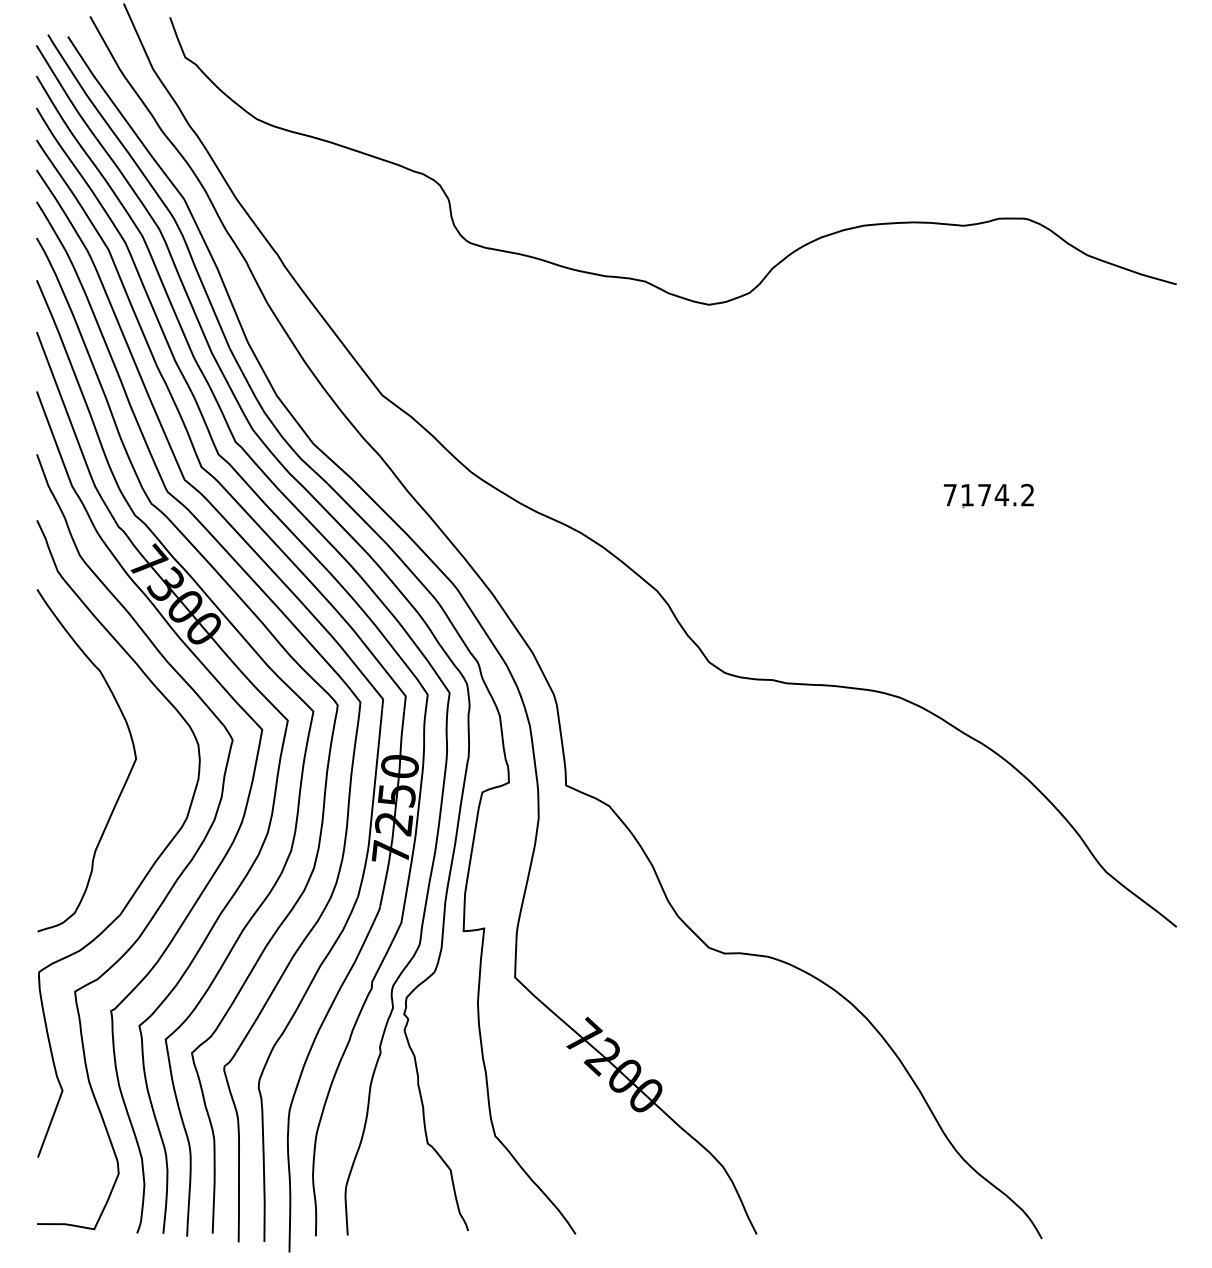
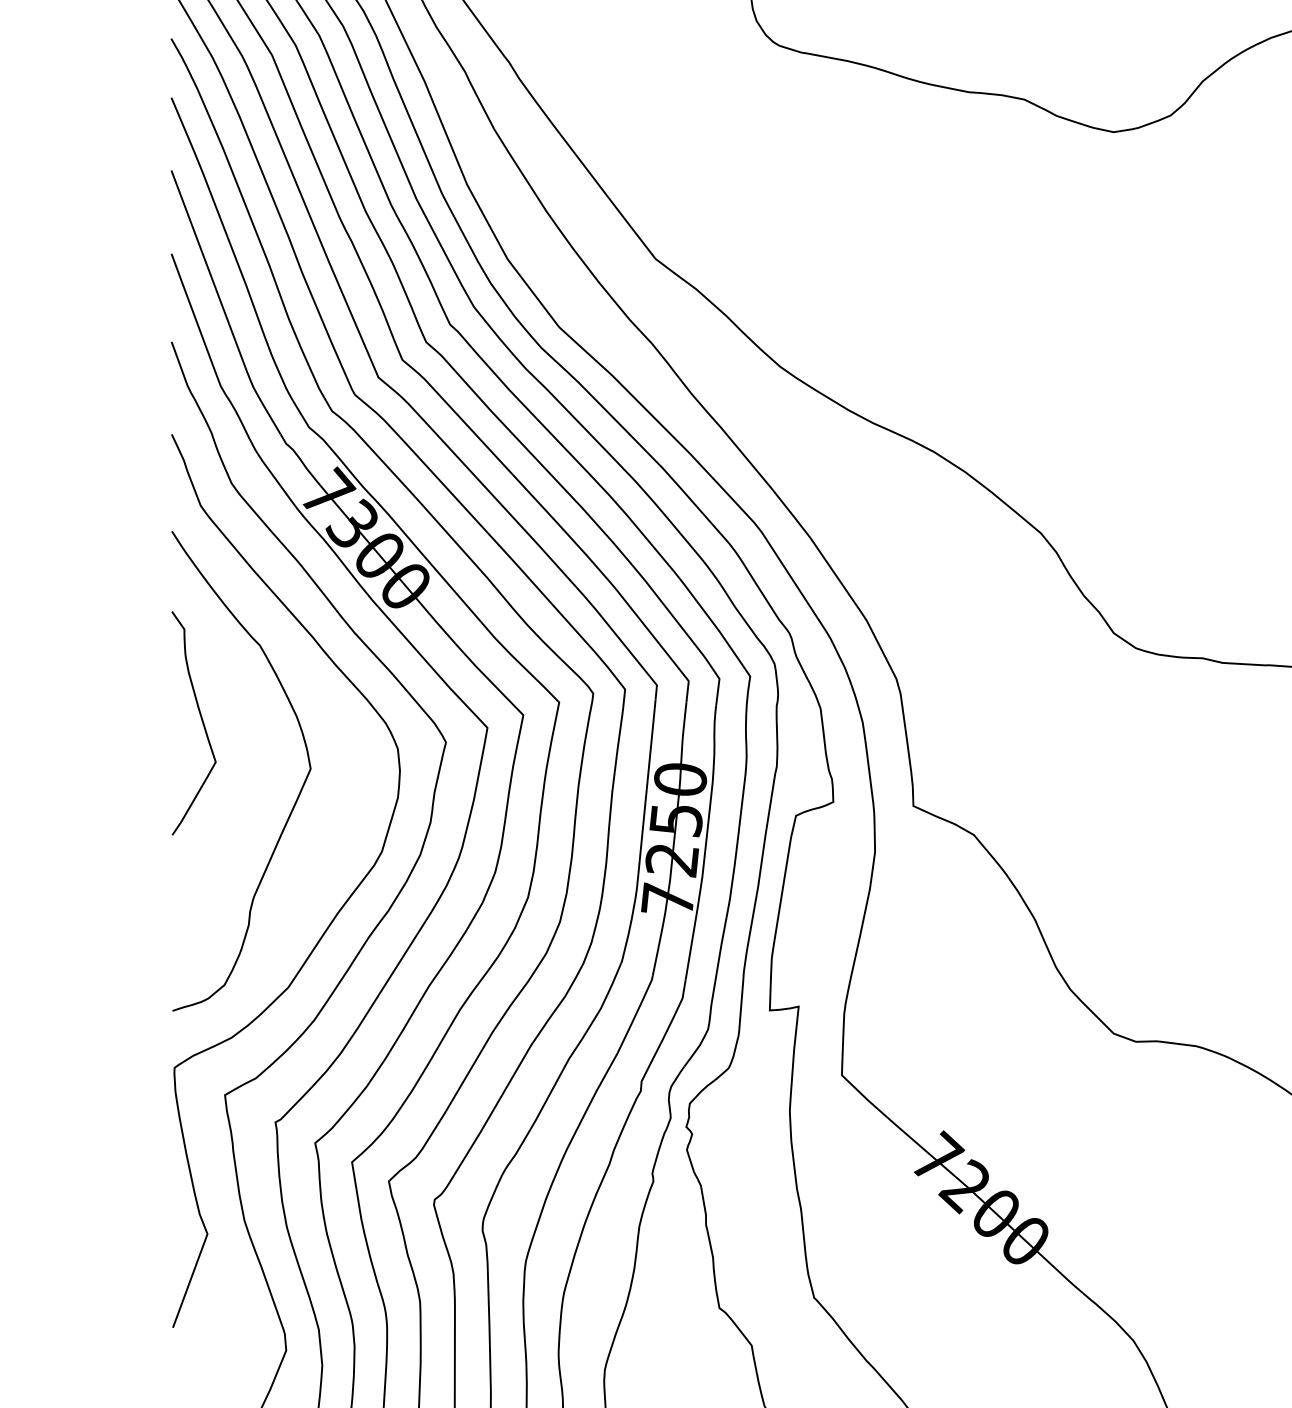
curve: (57, 723) -> (200, 719), added

